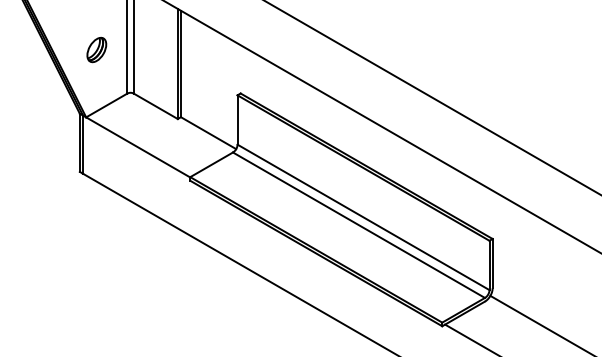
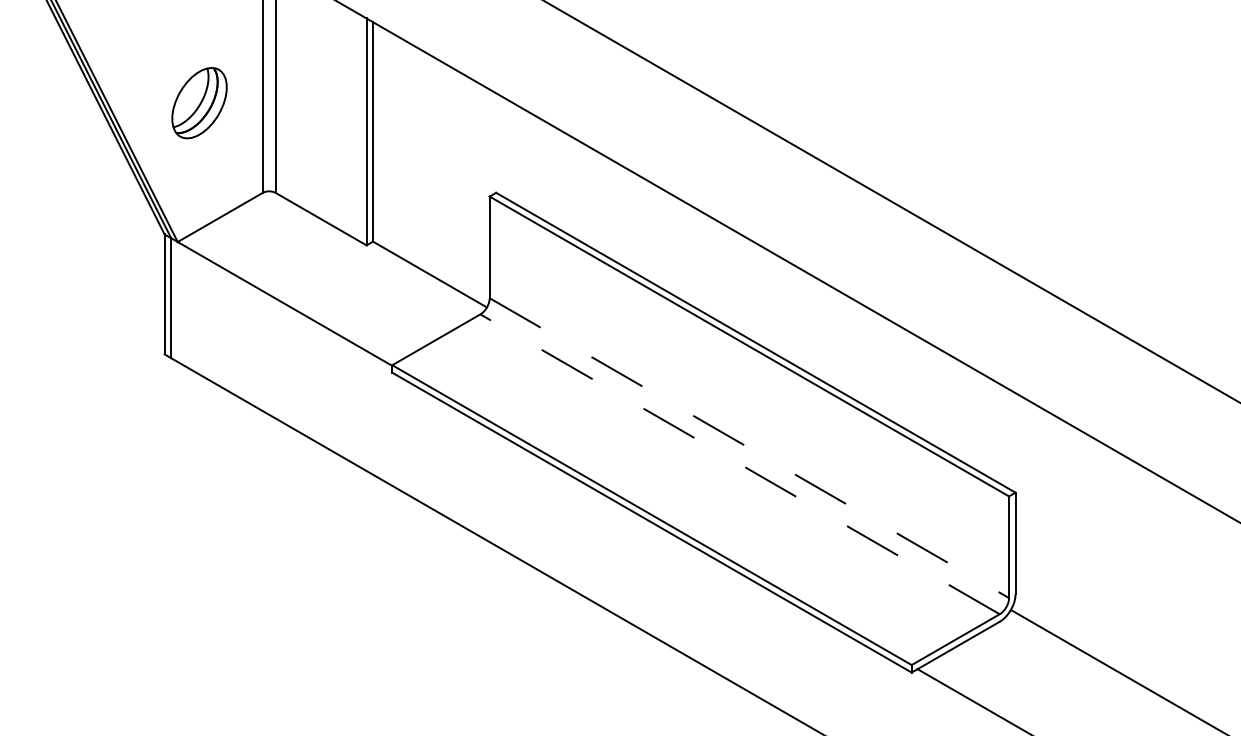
part: (96, 49) -> (198, 102), size x1.4
line: (363, 217) -> (749, 448), solid -> dashed
line: (358, 224) -> (739, 462), solid -> dashed

